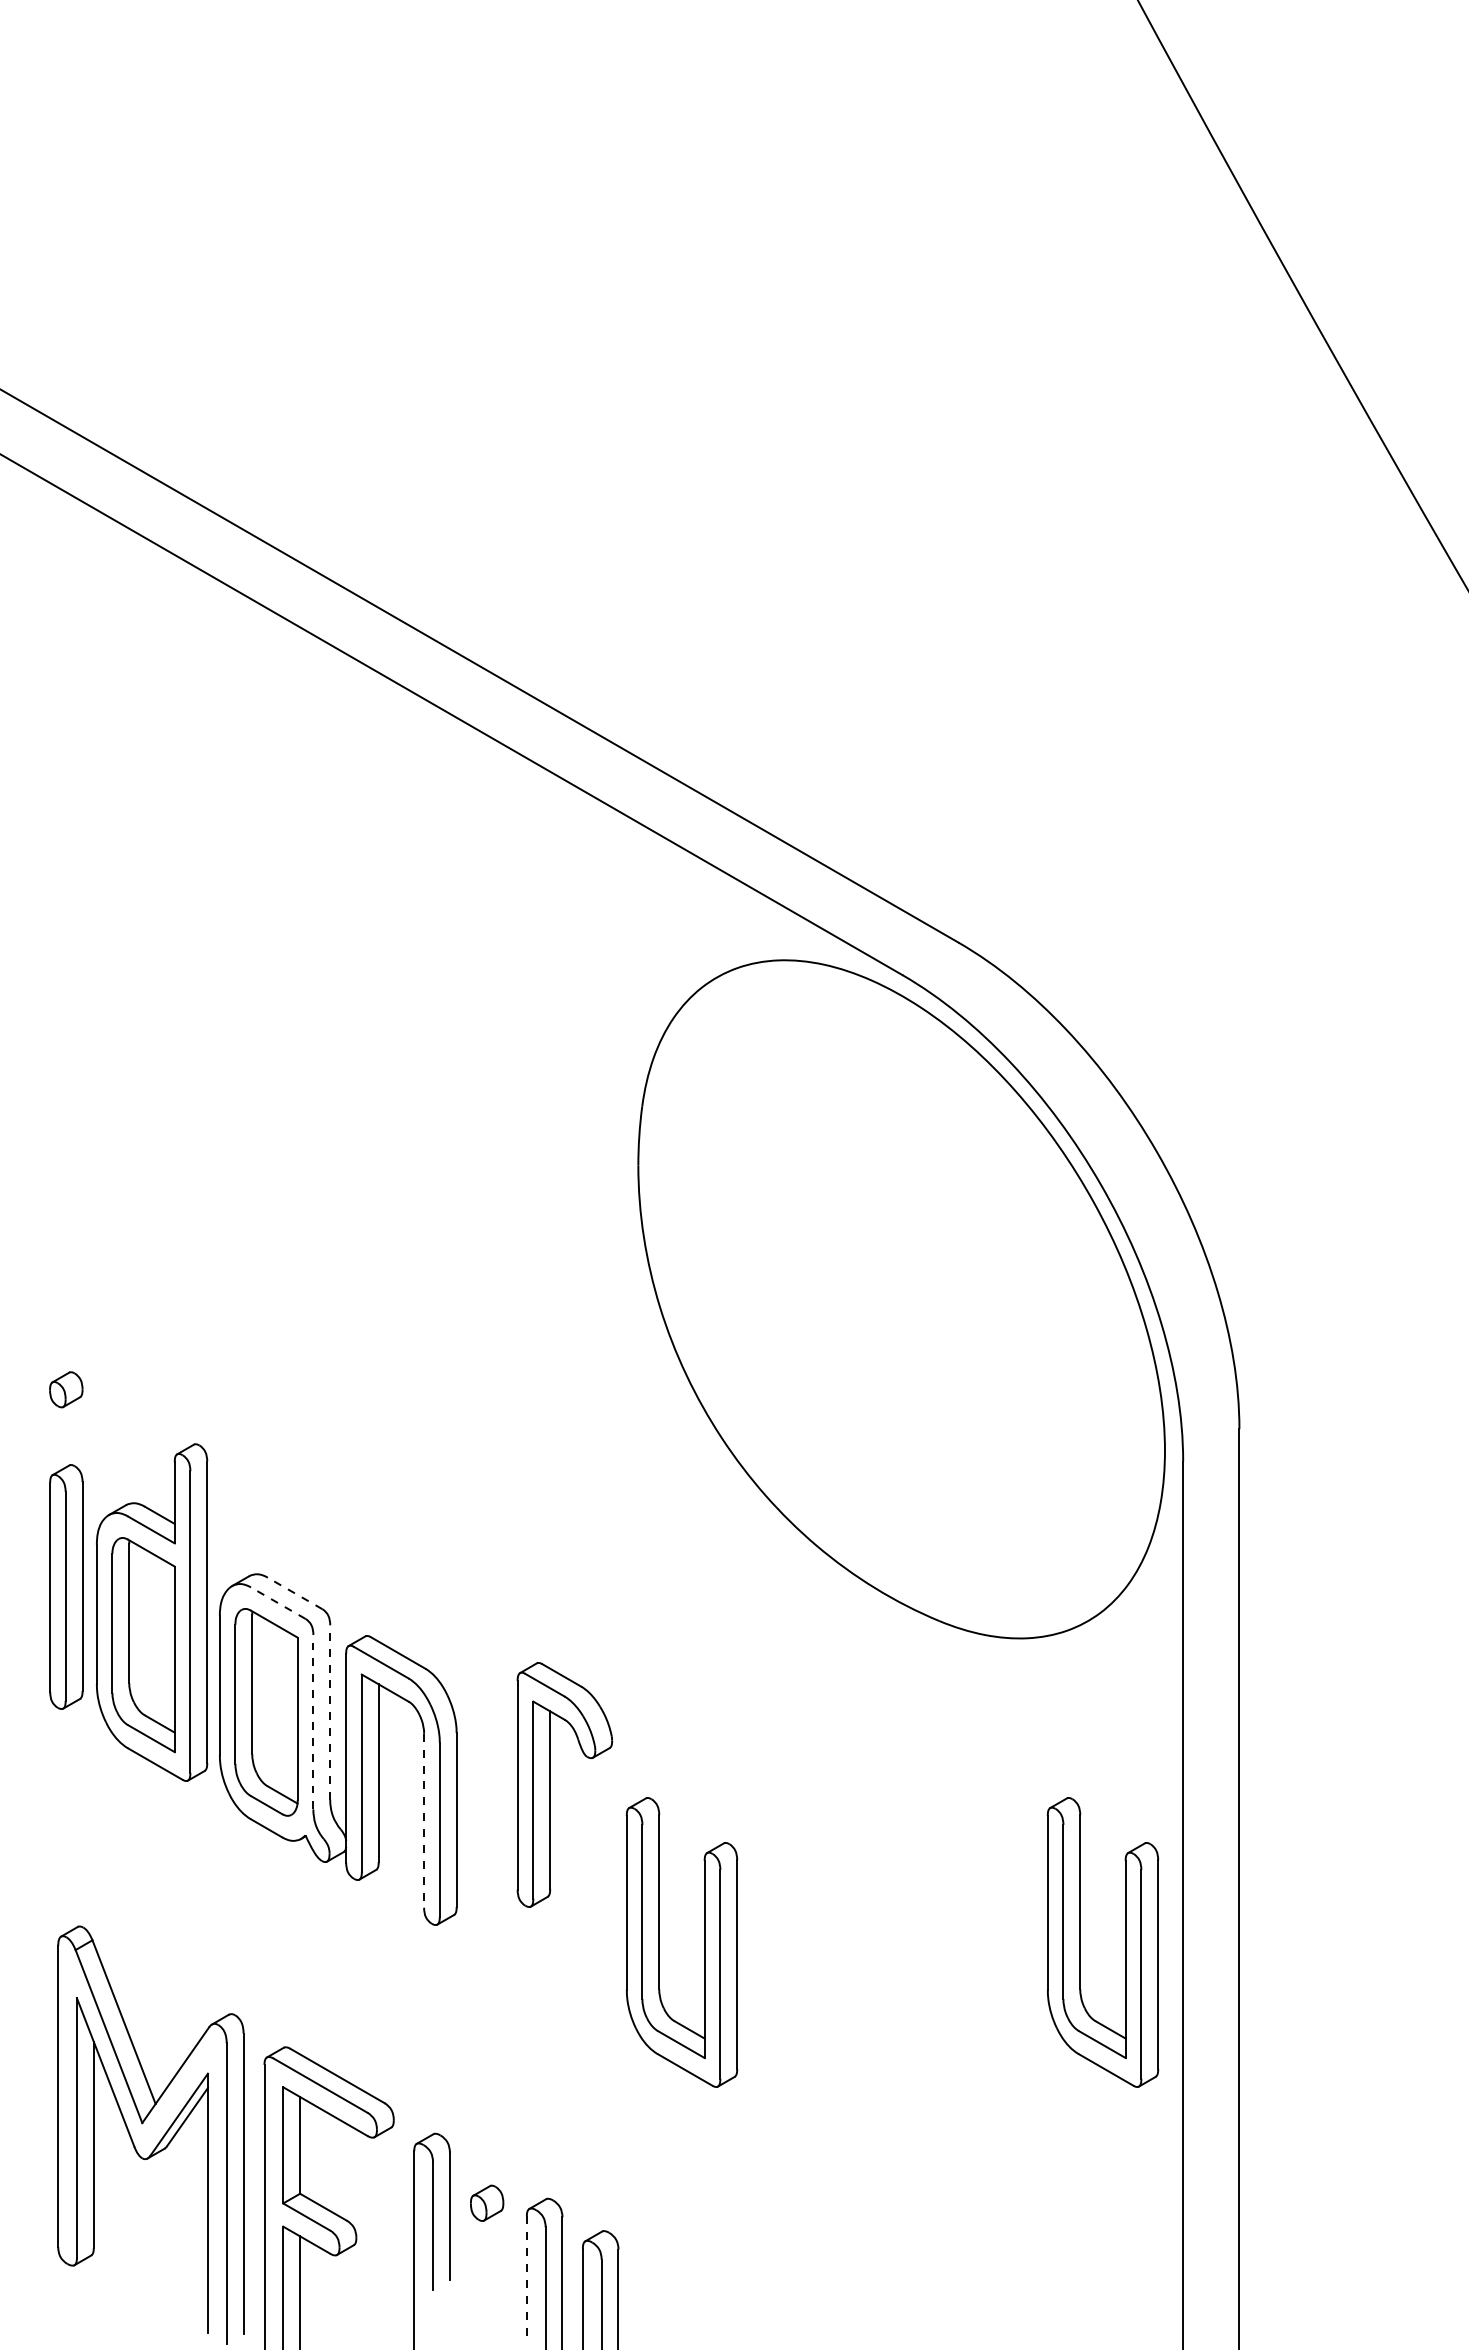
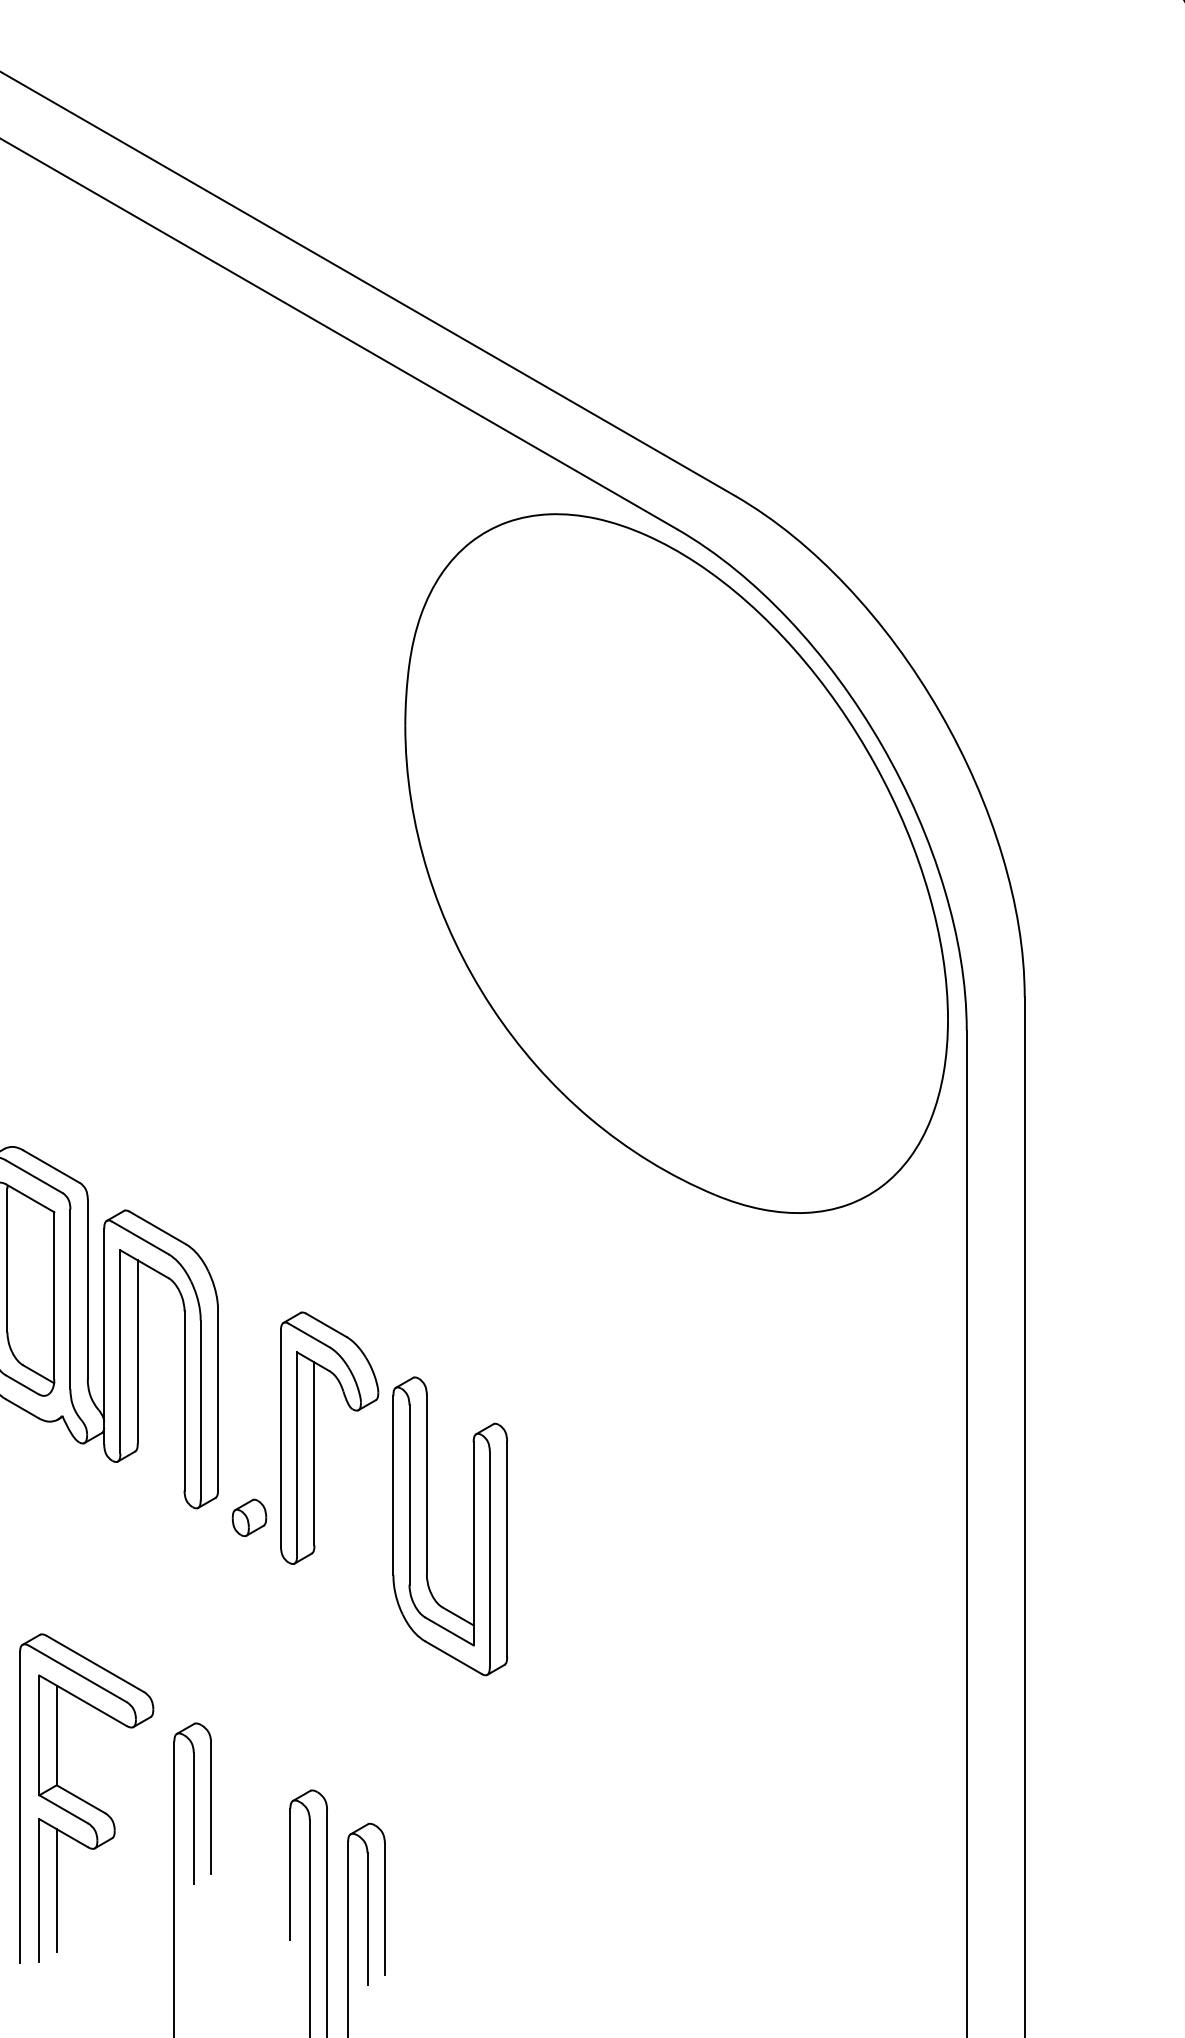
line: (295, 1593) -> (52, 1166), dashed -> solid
line: (277, 1602) -> (33, 1176), dashed -> solid
line: (330, 1712) -> (88, 1289), dashed -> solid
line: (313, 1721) -> (70, 1298), dashed -> solid
part: (550, 1784) -> (314, 1437), moved
line: (424, 1820) -> (184, 1400), dashed -> solid
part: (1080, 1942) -> (860, 1526), removed
part: (487, 2202) -> (249, 1517), moved
line: (526, 2280) -> (290, 1874), dashed -> solid

